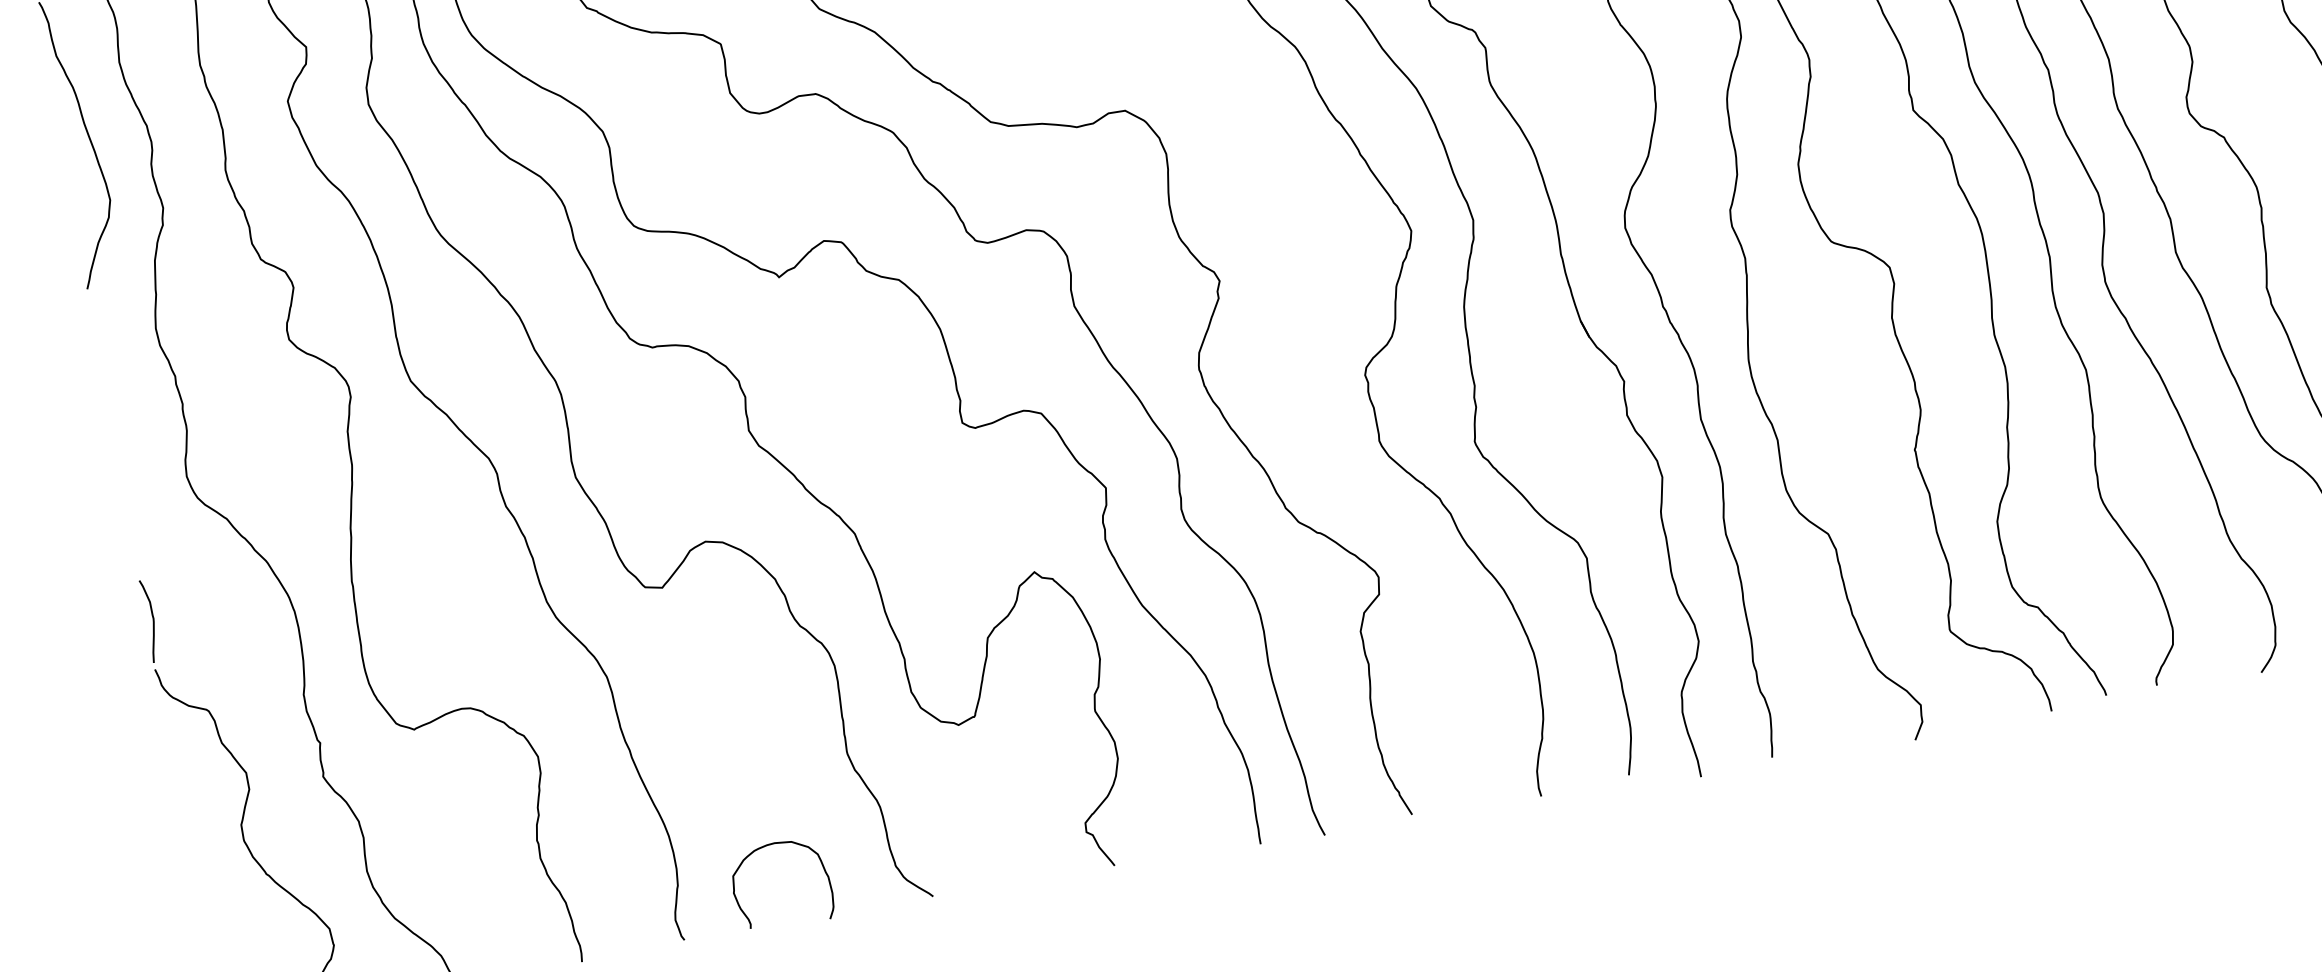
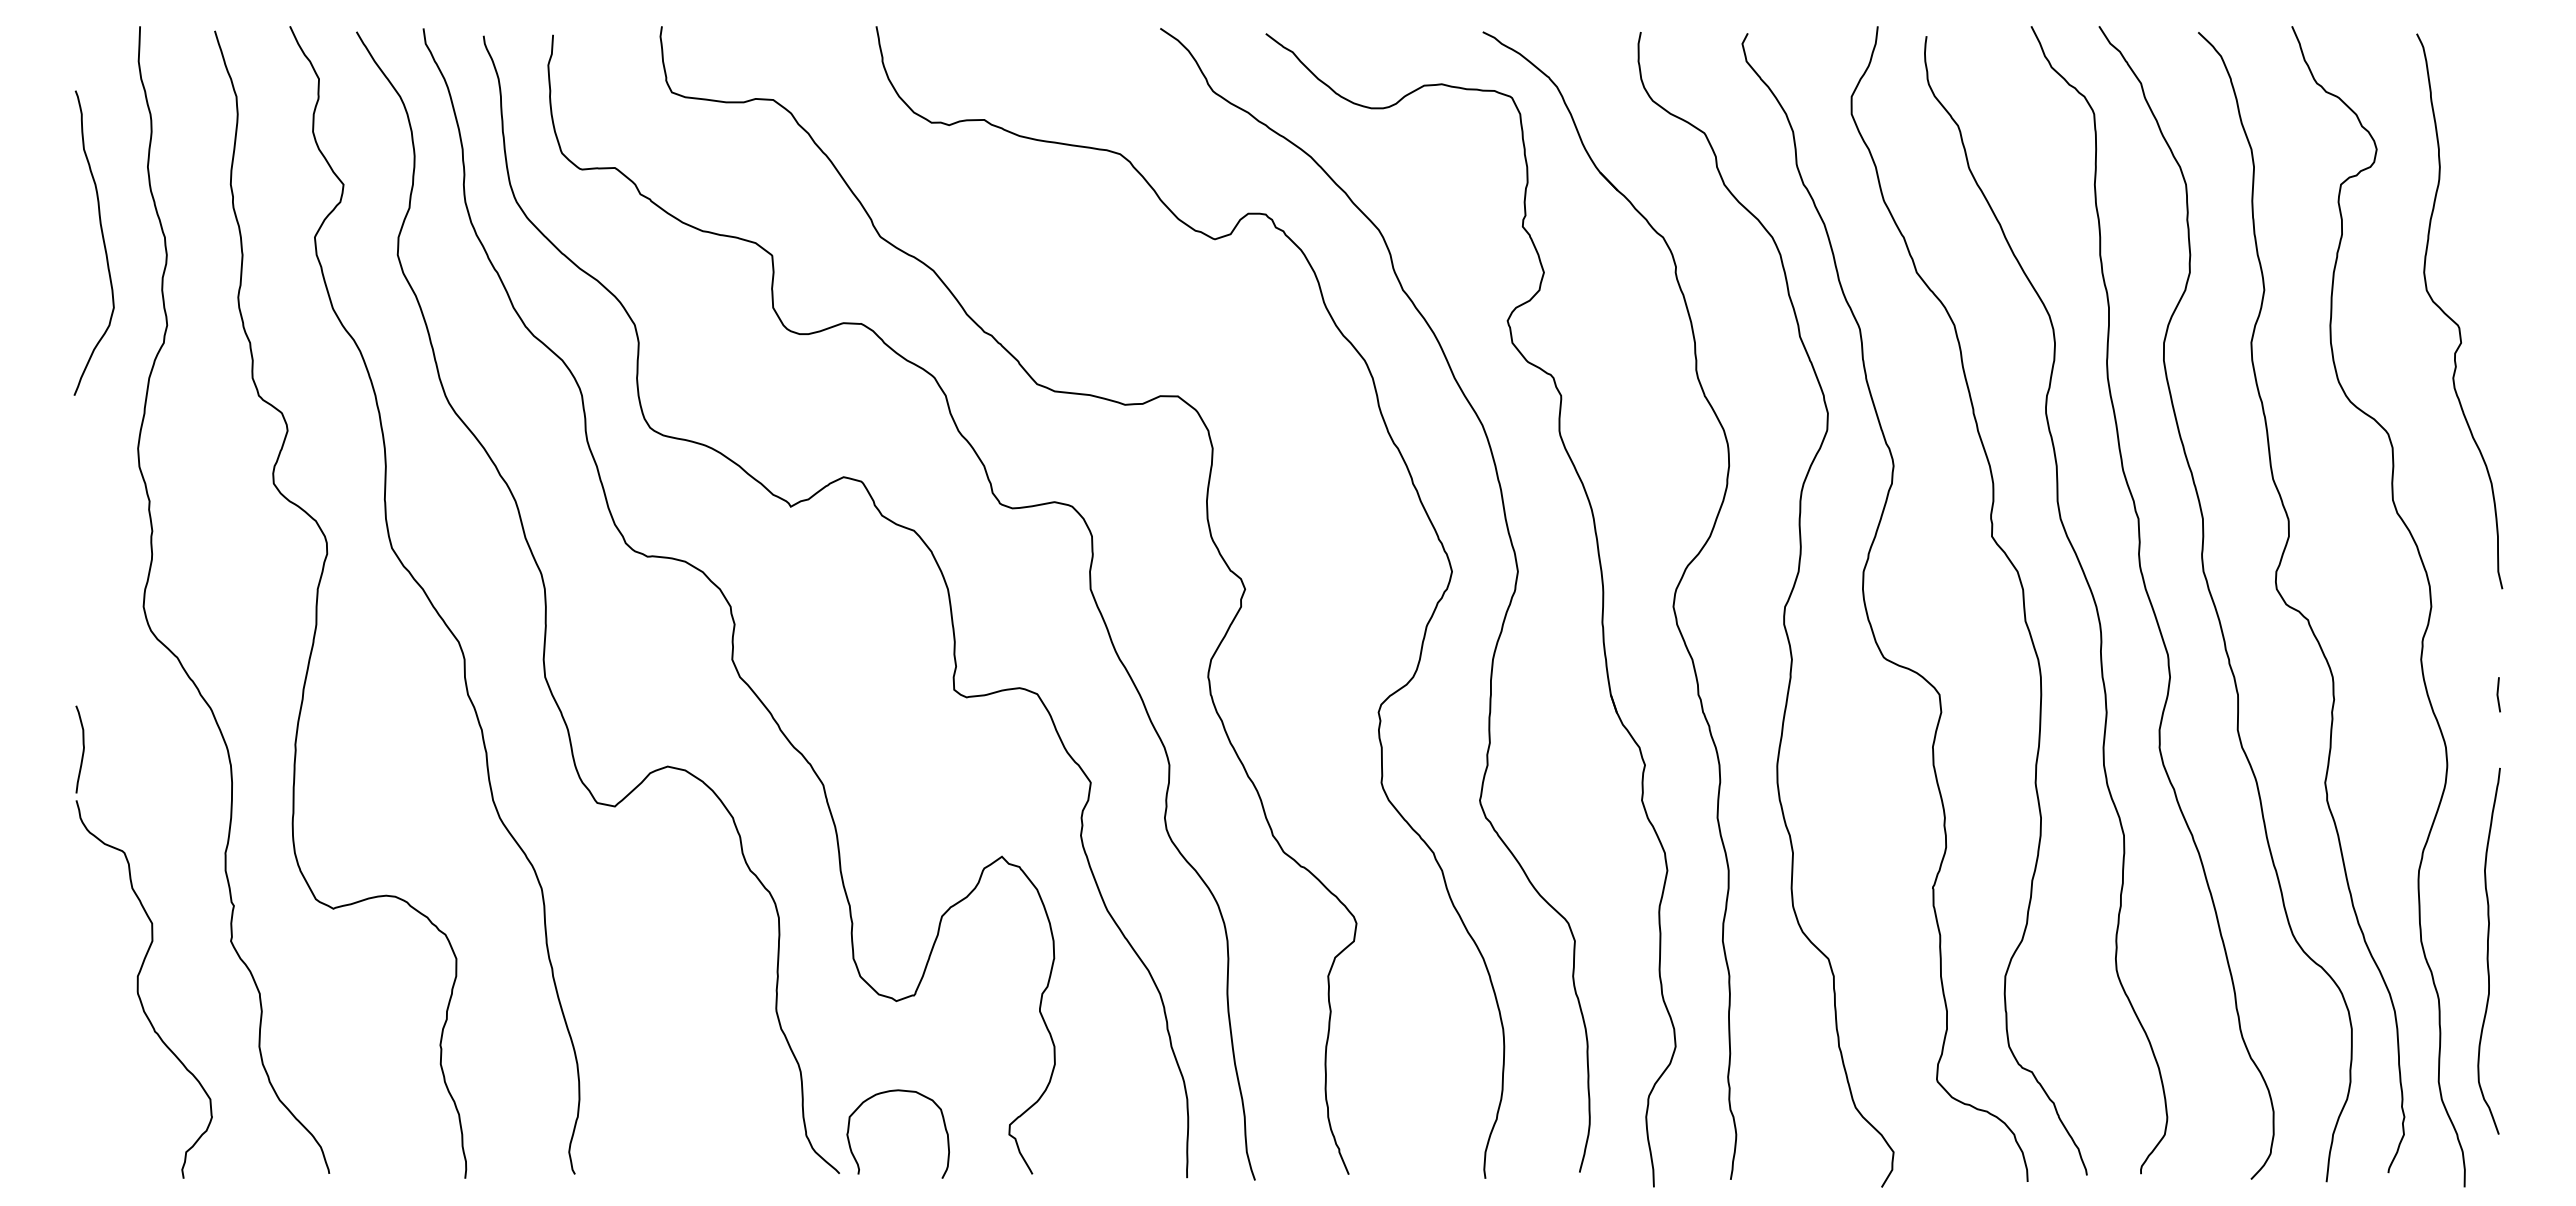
curve: (766, 846) -> (889, 1092), moved

